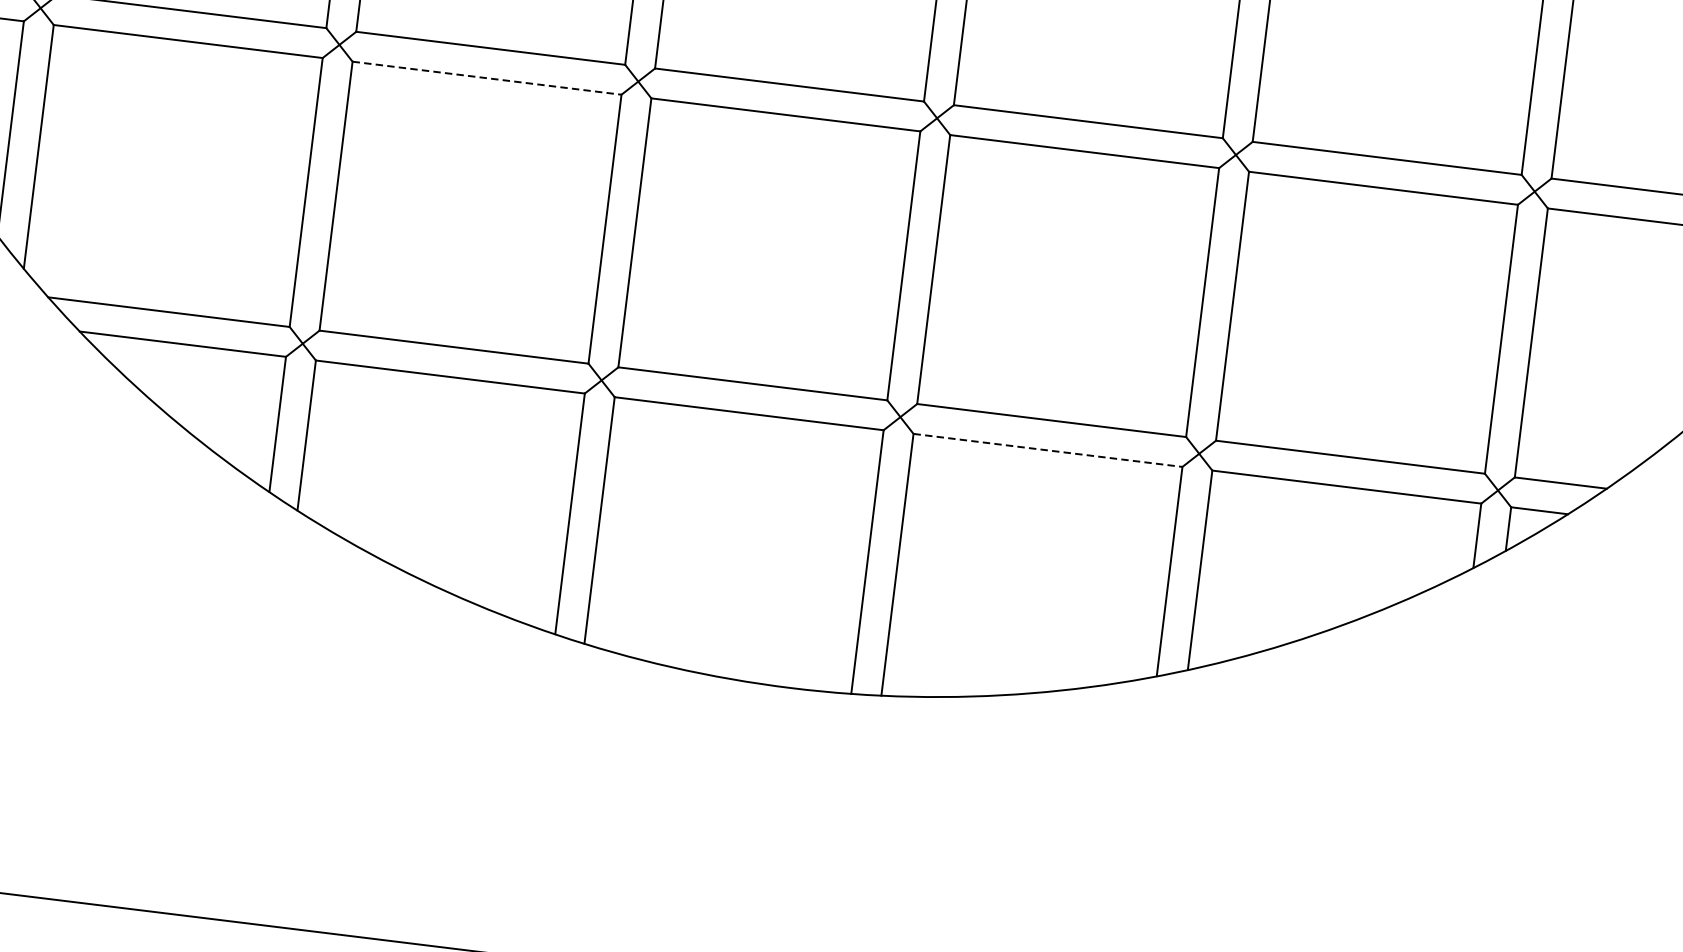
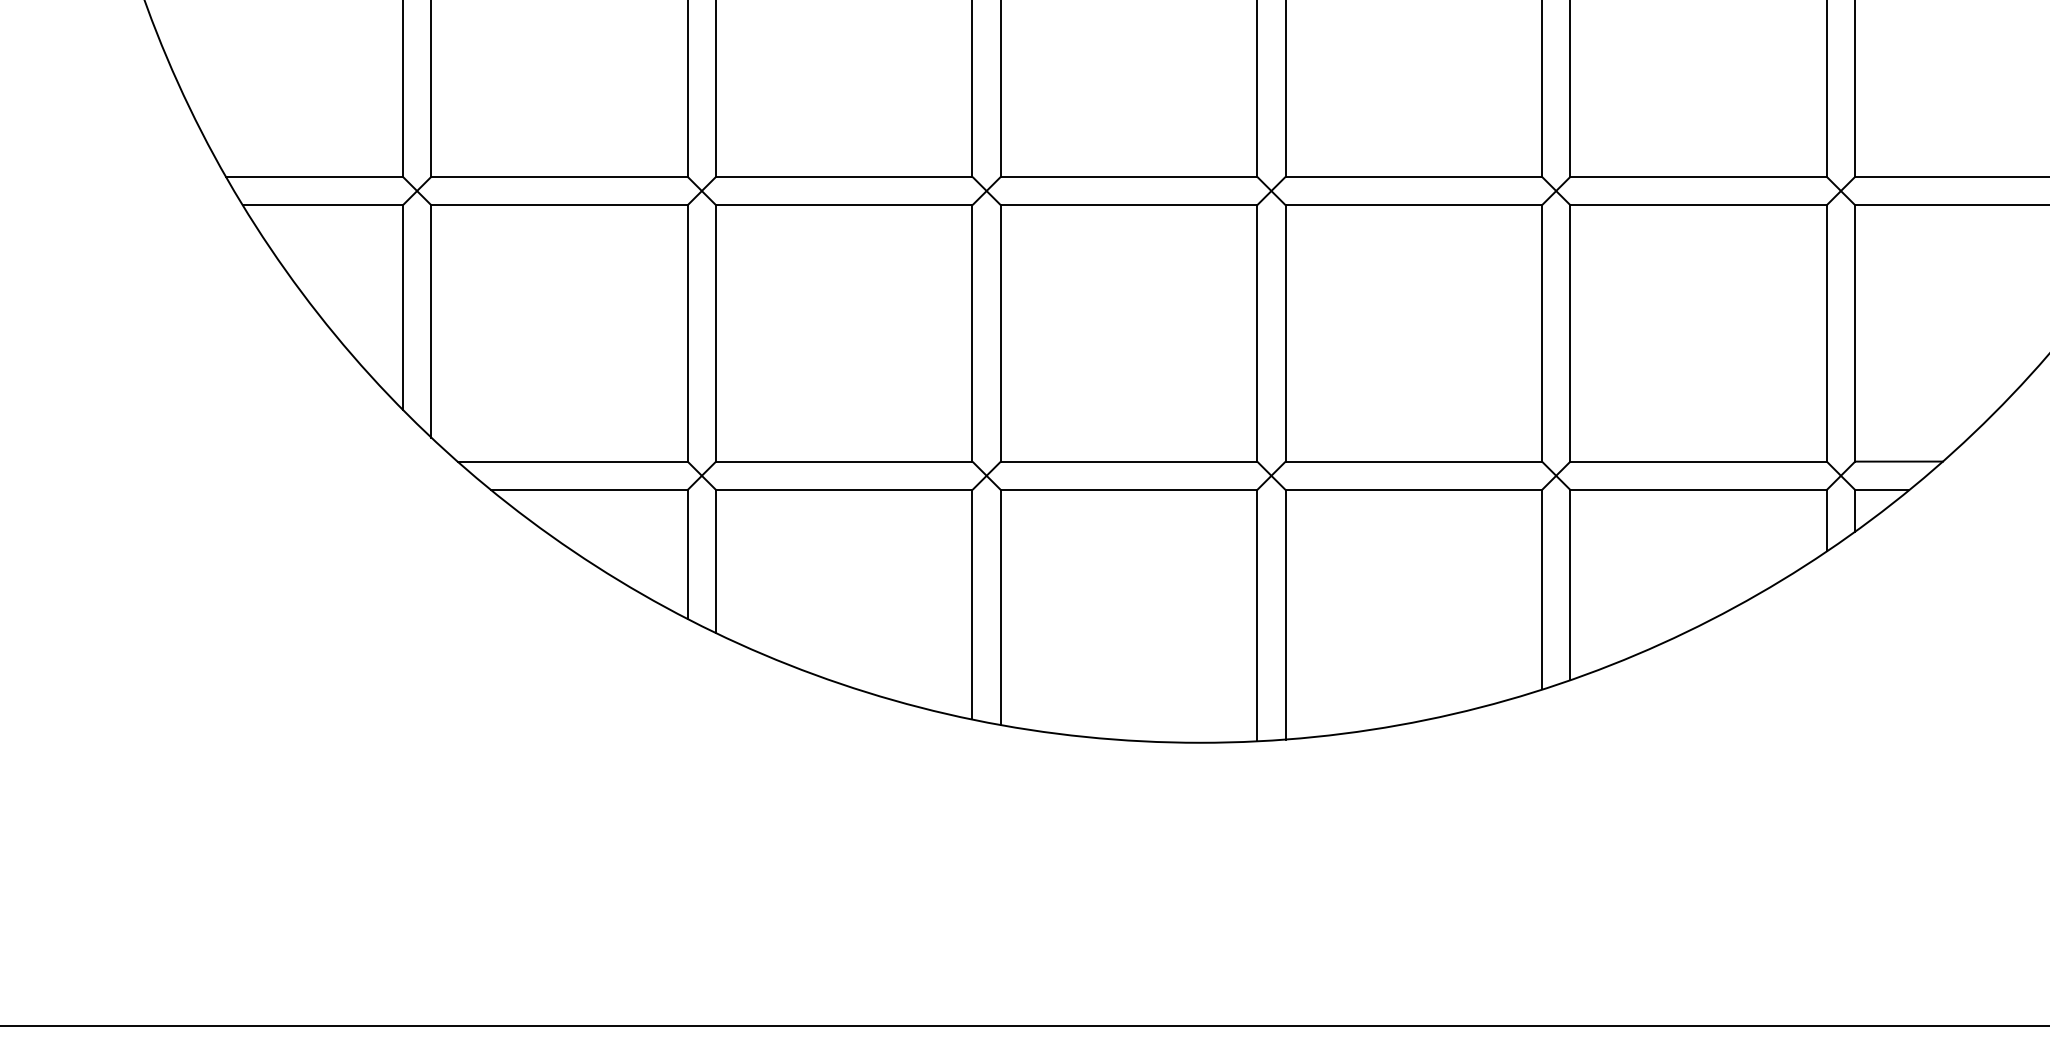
line: (487, 78) -> (844, 205), dashed -> solid
line: (1048, 450) -> (1414, 490), dashed -> solid

